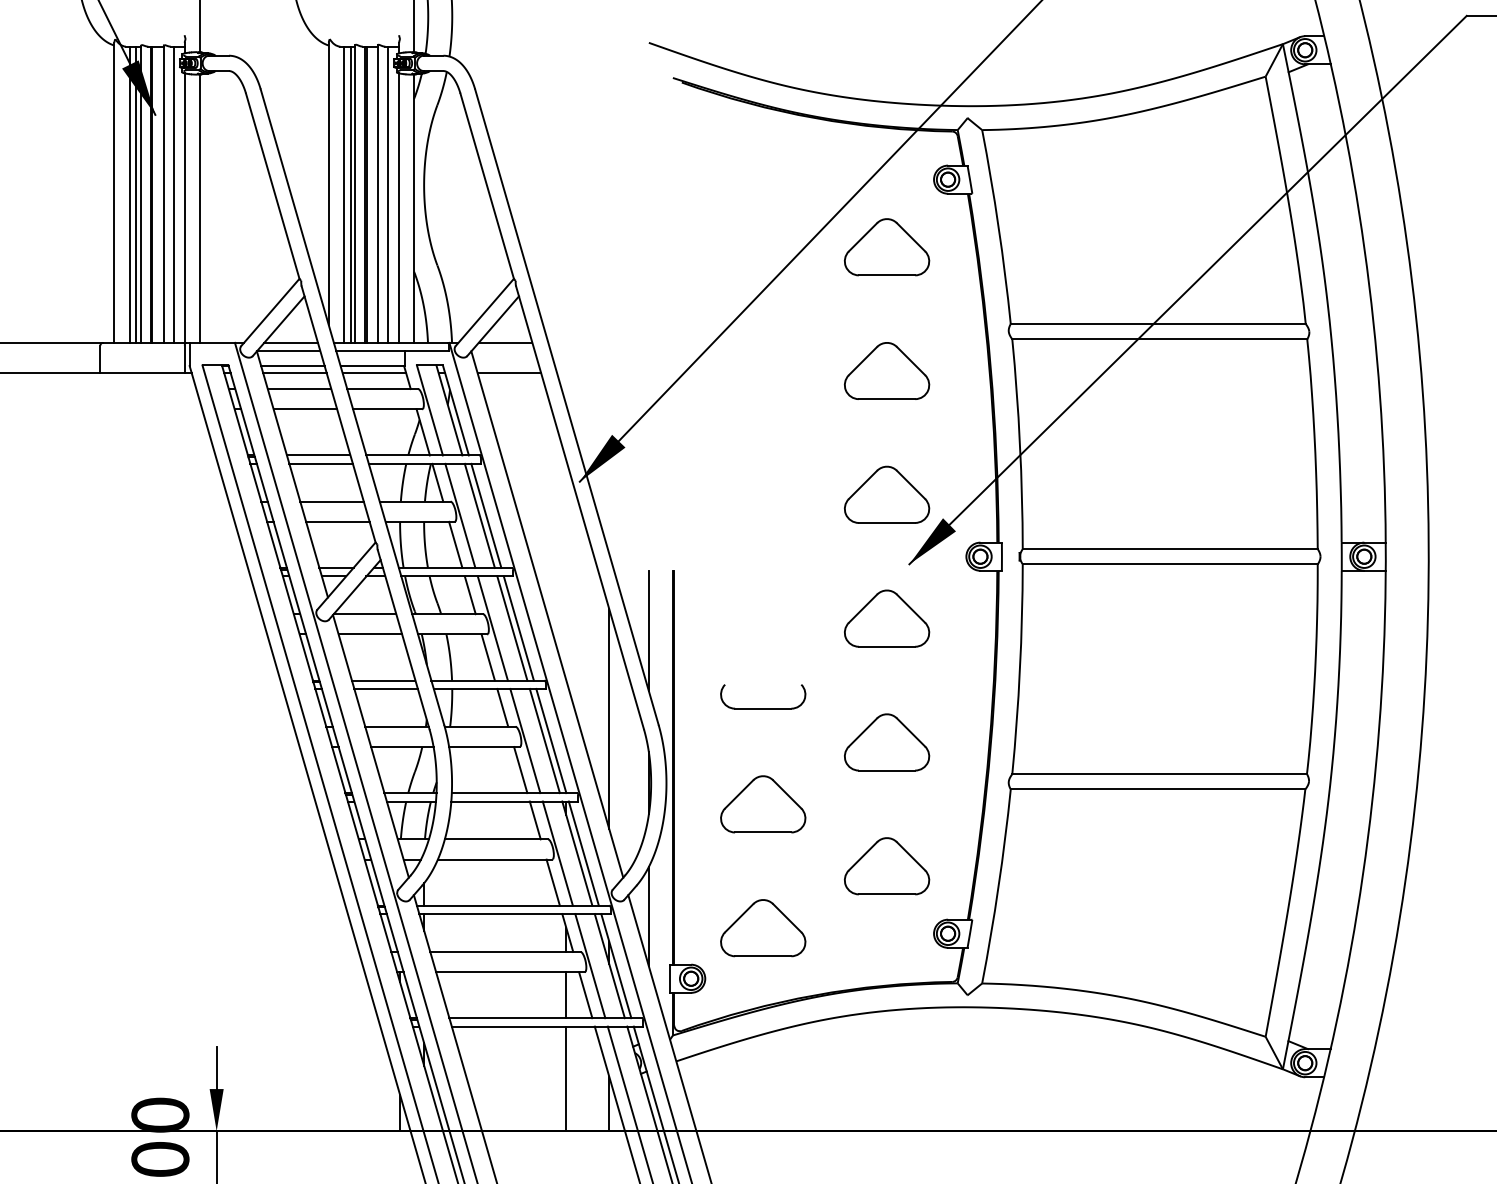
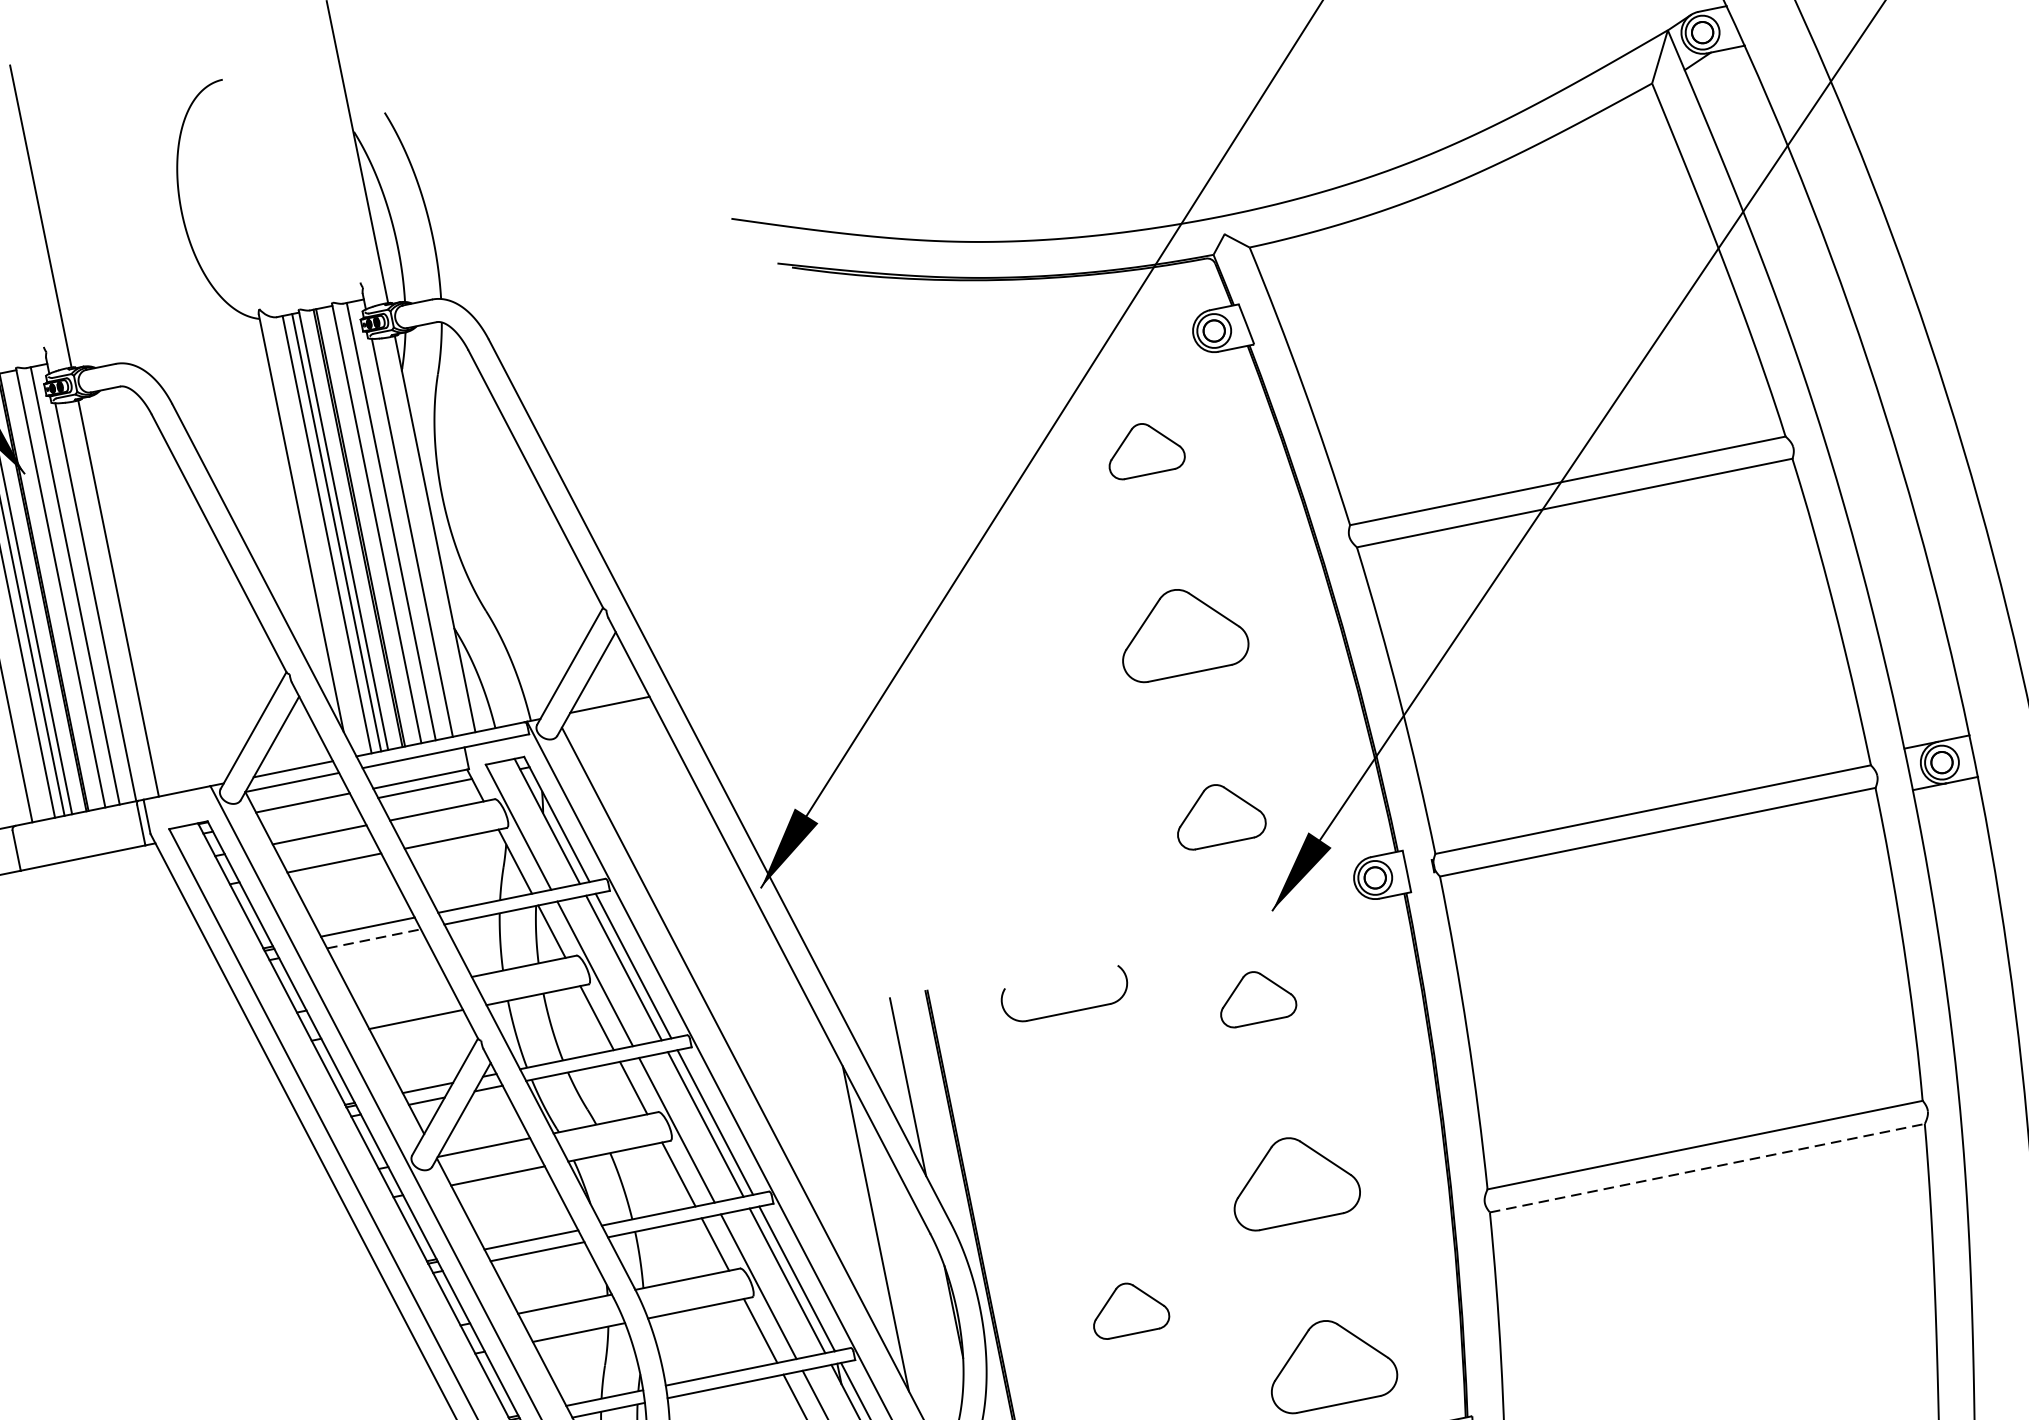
part: (887, 247) -> (1145, 449), size x0.6
line: (294, 372) -> (307, 811), removed
line: (509, 372) -> (624, 747), removed
line: (321, 463) -> (374, 938), solid -> dashed
part: (887, 494) -> (1219, 813), size x0.7
line: (331, 501) -> (400, 991), removed
part: (887, 618) -> (1256, 997), size x0.6
part: (763, 708) -> (1069, 1012), moved
line: (1158, 789) -> (1708, 1168), solid -> dashed
part: (763, 804) -> (1129, 1308), size x0.6

